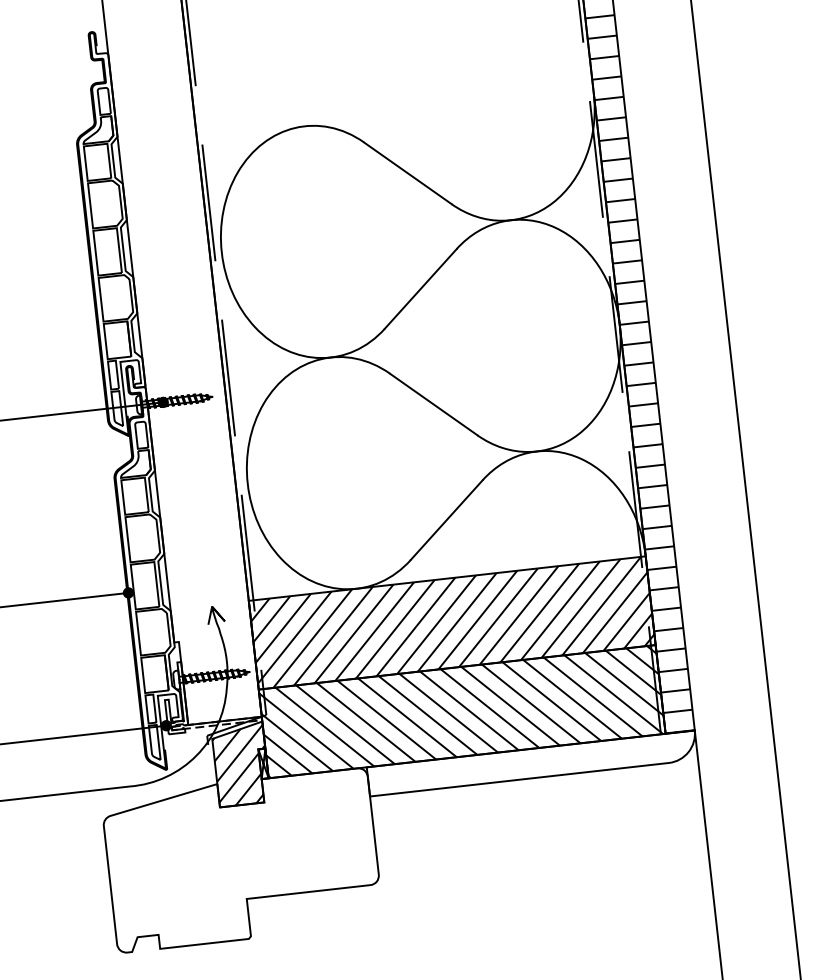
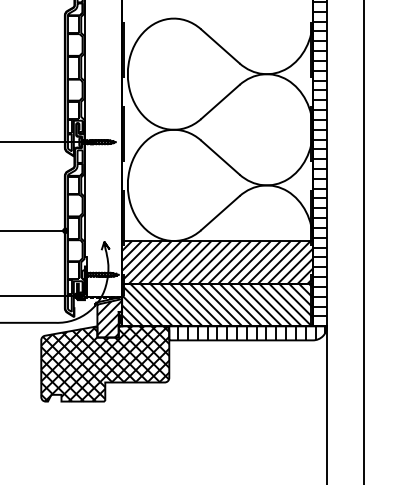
hatch: (539, 763) -> (251, 333), added
hatch: (242, 859) -> (105, 363), added

